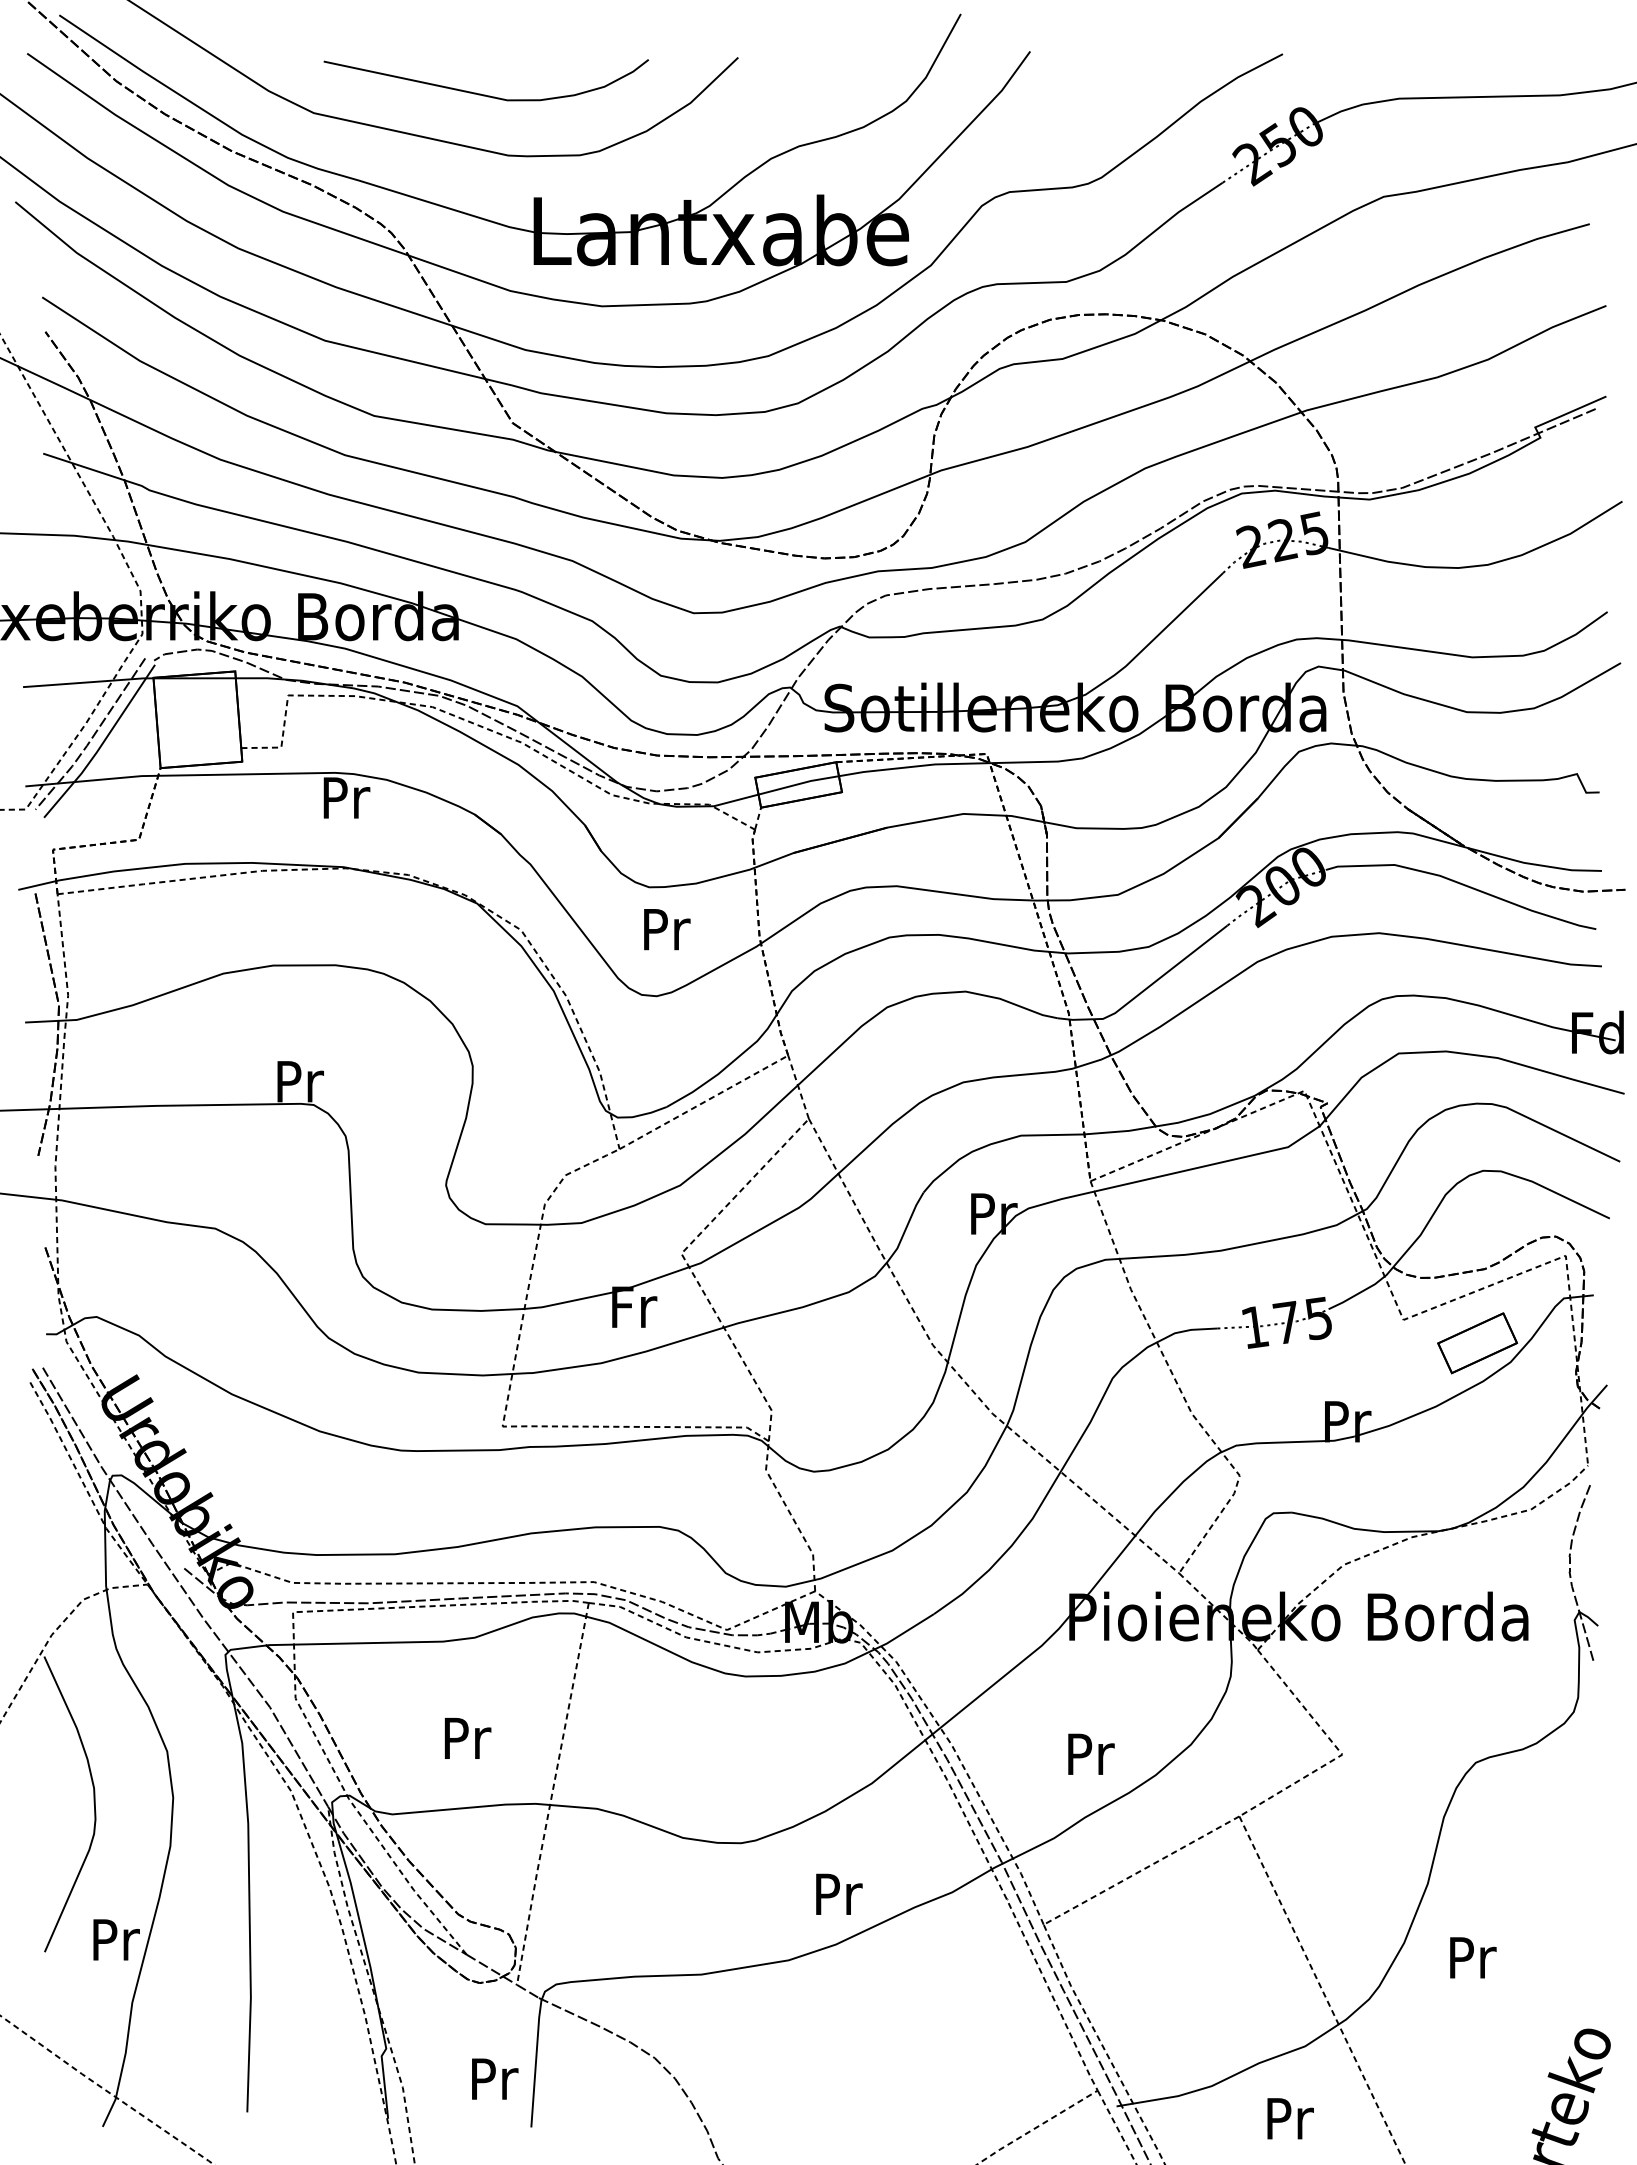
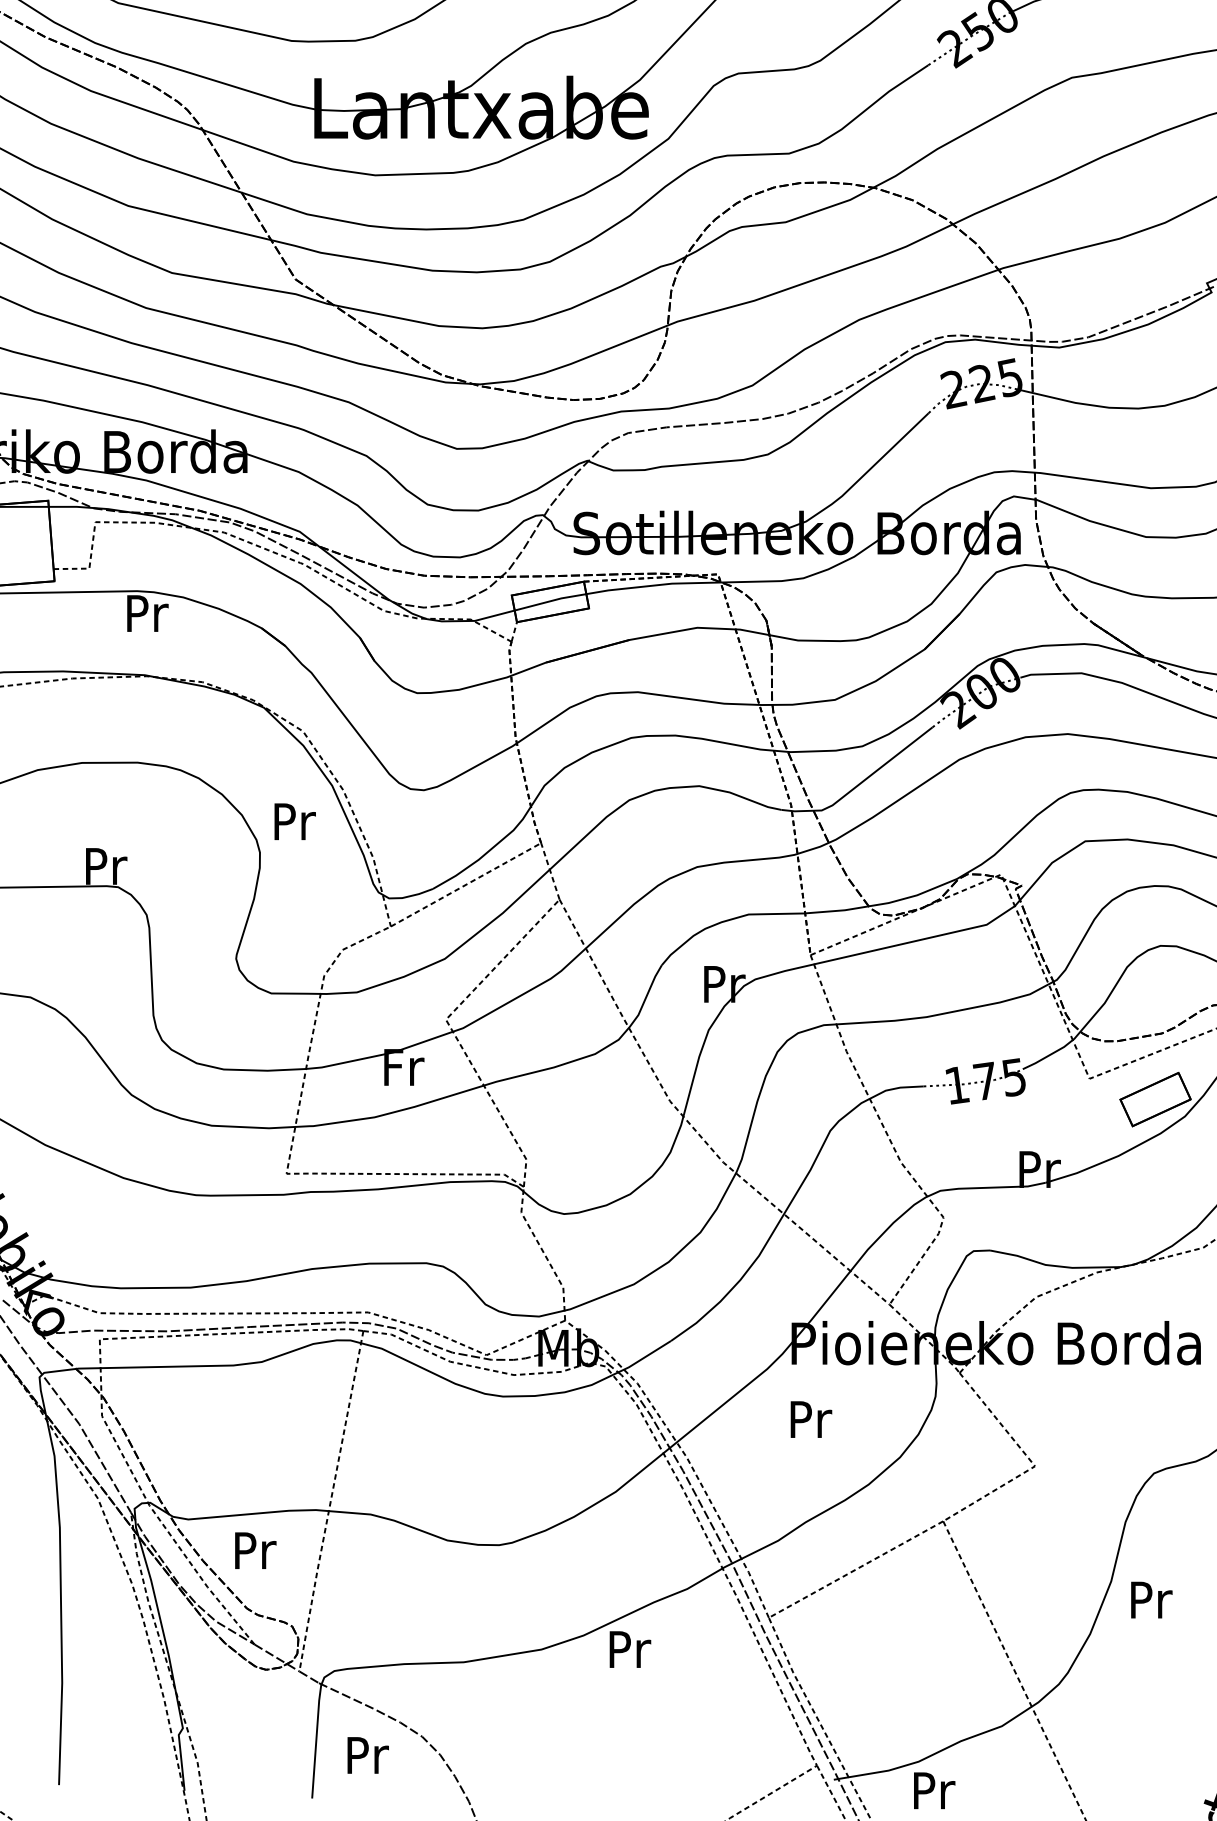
text: (667, 929) -> (295, 821), moved
text: (468, 1738) -> (256, 1550), moved
text: (1091, 1753) -> (811, 1418), moved
text: (839, 1893) -> (630, 1648), moved
text: (1473, 1957) -> (1151, 1599), moved
text: (495, 2078) -> (368, 1754), moved
text: (1290, 2118) -> (934, 1790), moved

